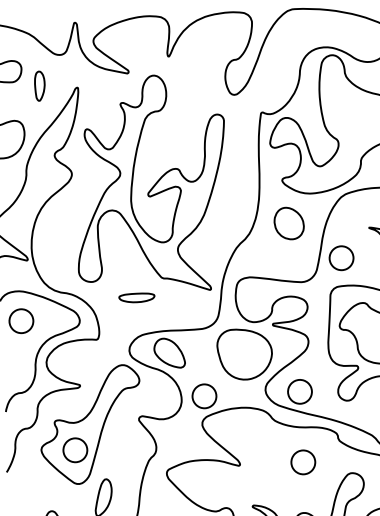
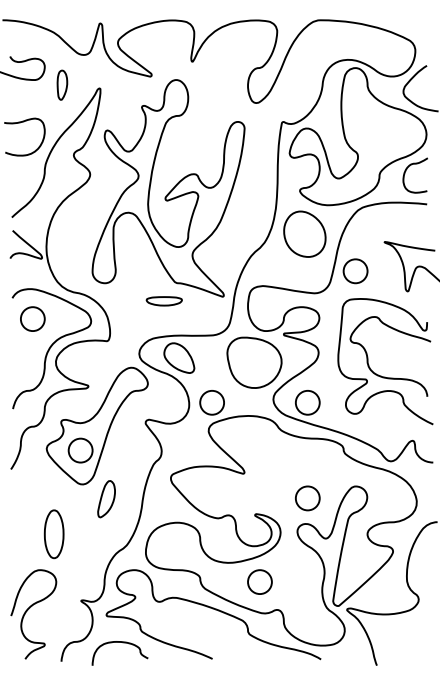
part: (288, 222) -> (304, 233), size x1.43
part: (136, 298) -> (163, 301), moved
part: (303, 462) -> (307, 498), moved

